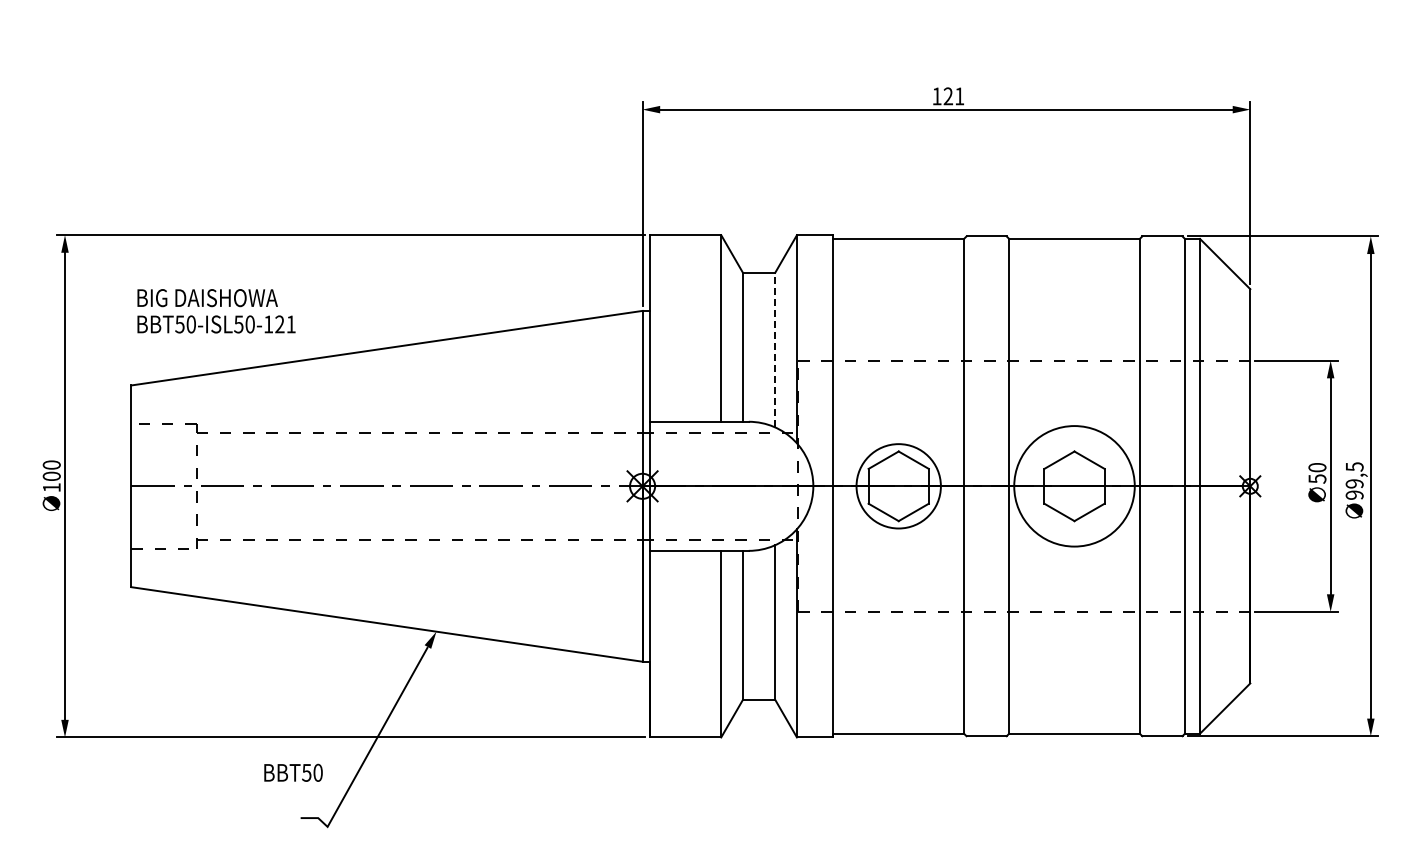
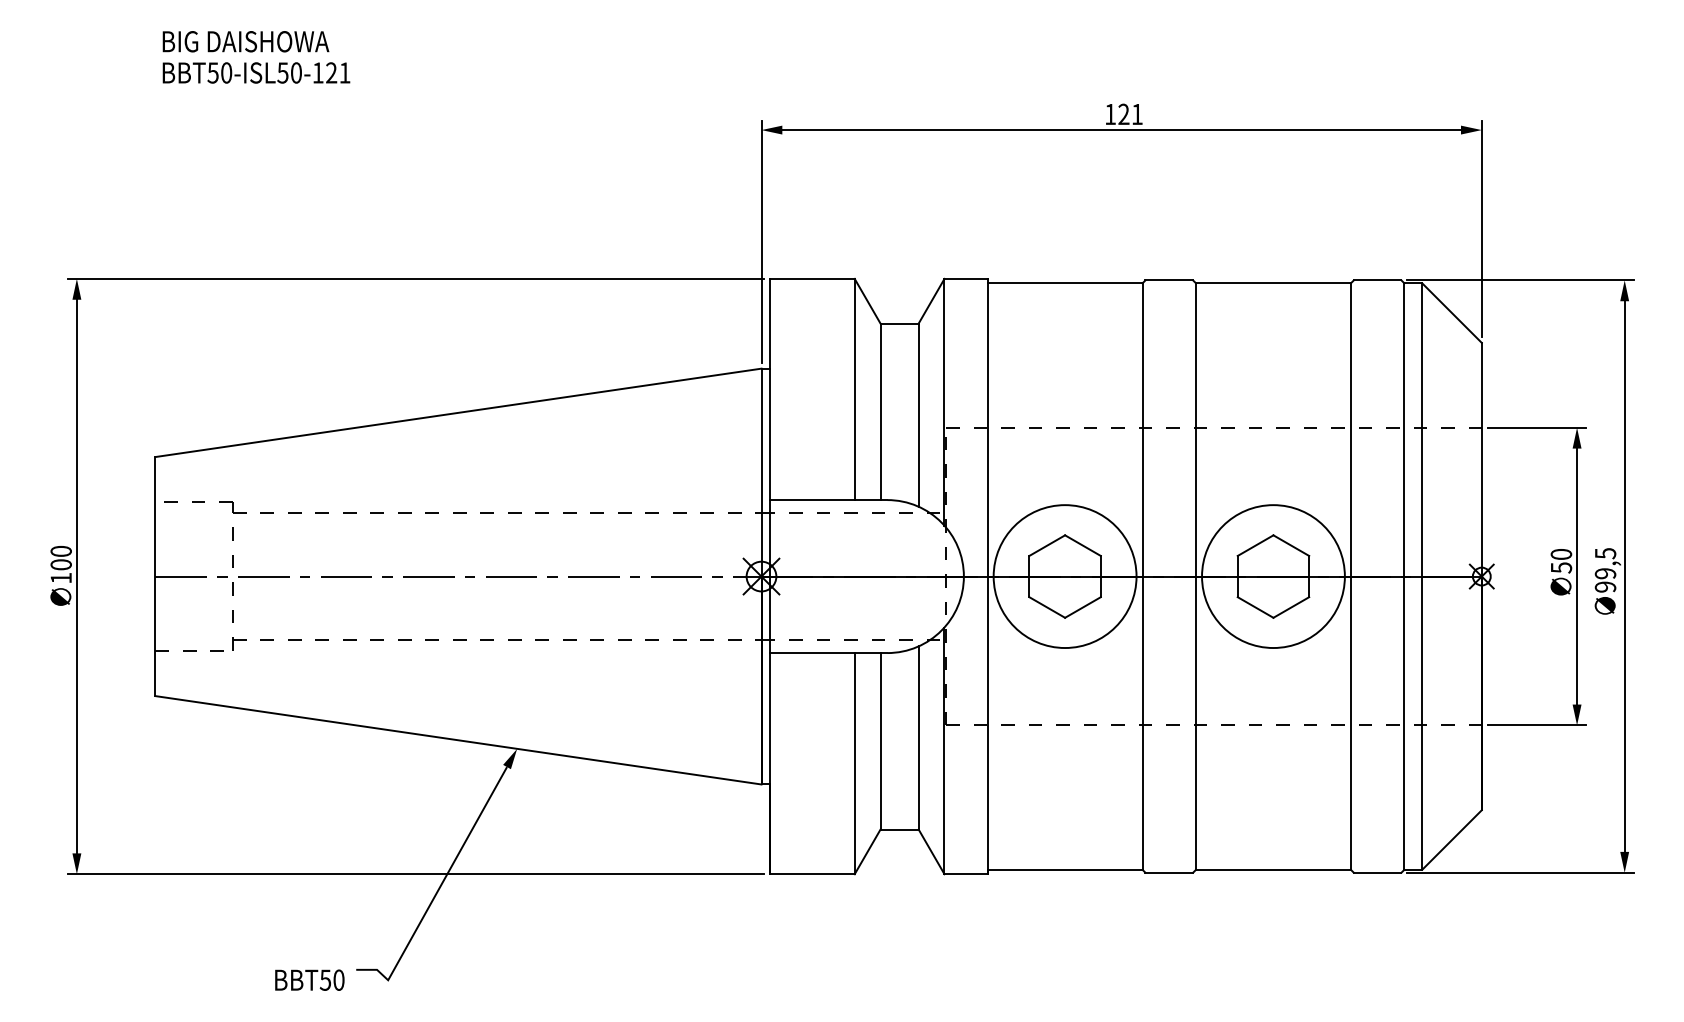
text: (216, 311) -> (256, 57), moved
line: (775, 349) -> (919, 414), dashed -> solid
circle: (898, 486) -> (1064, 576), size x1.43
text: (293, 772) -> (309, 979), moved

